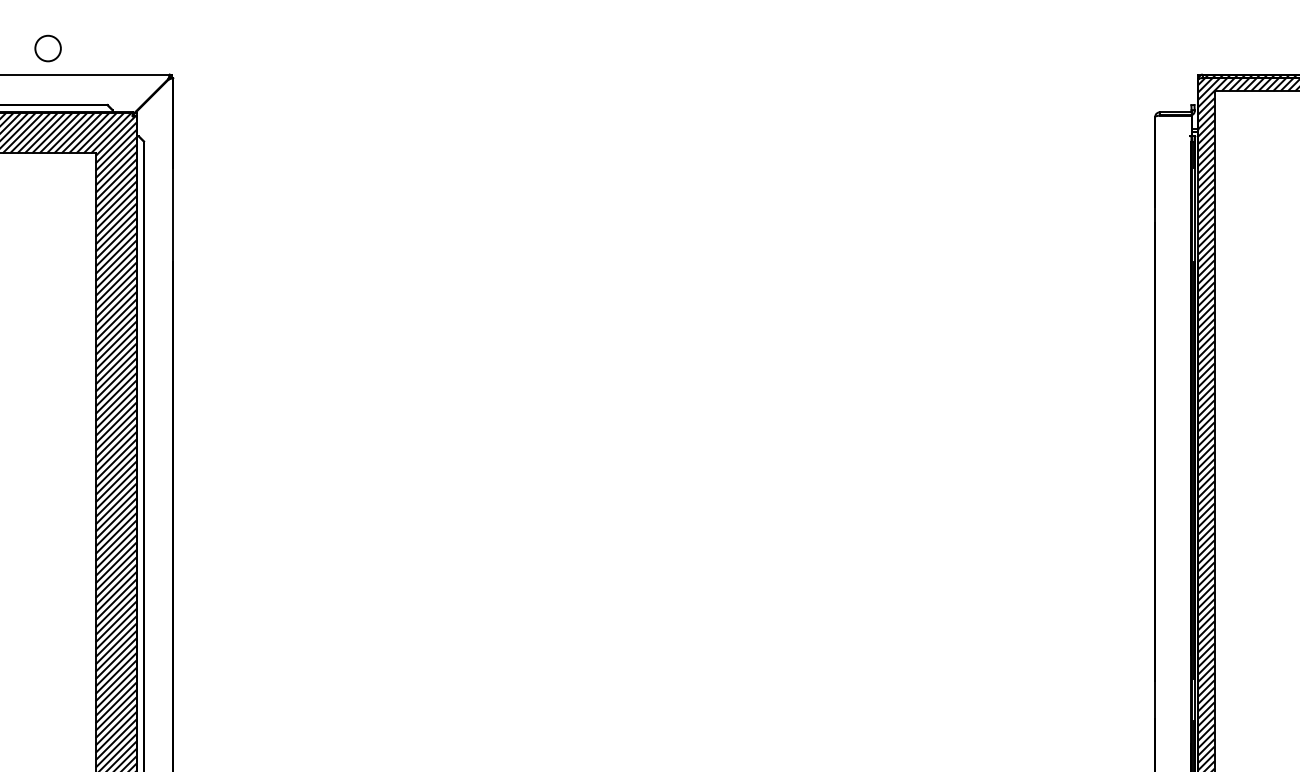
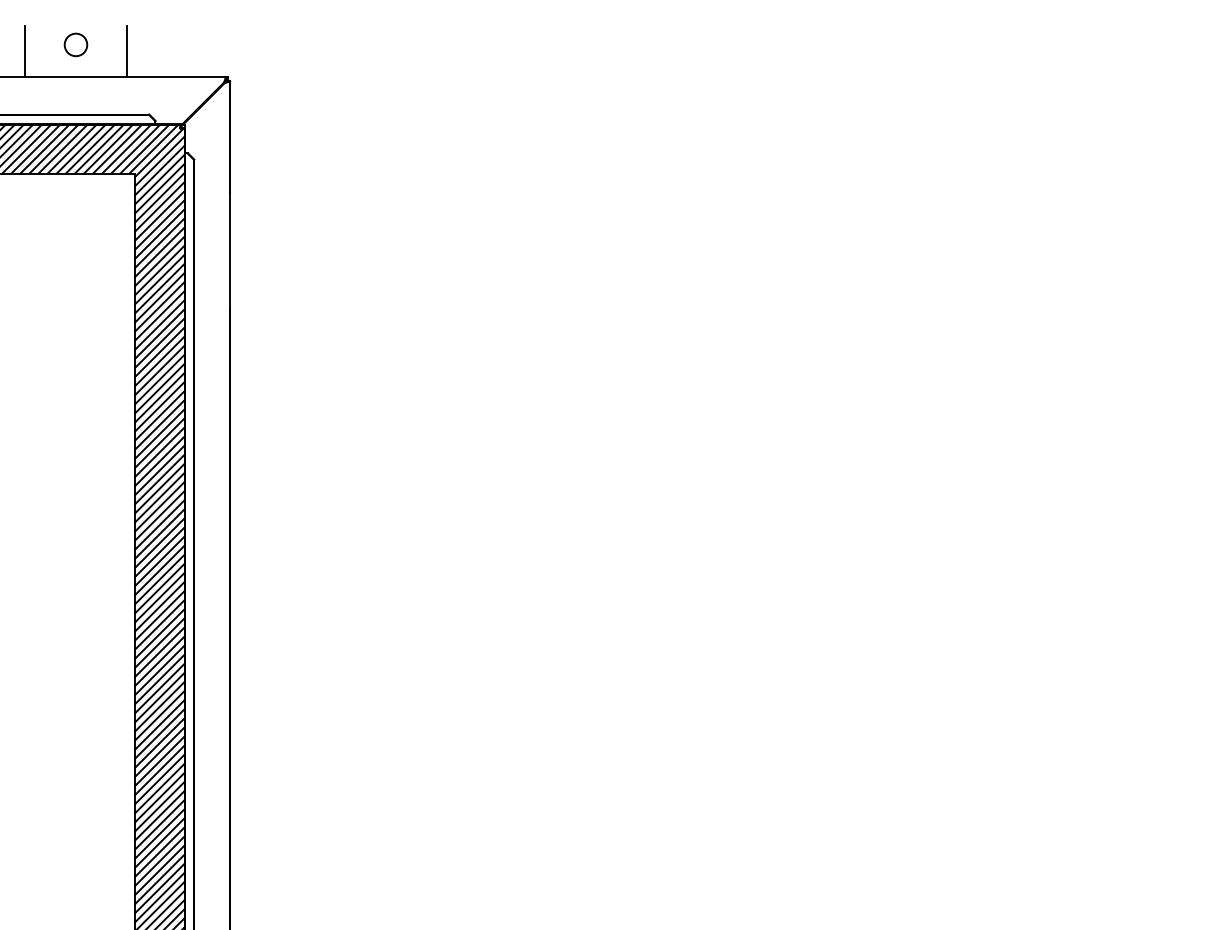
circle: (48, 48) -> (76, 44), size x0.71
line: (6, 53) -> (24, 51), added
line: (89, 53) -> (126, 51), added

